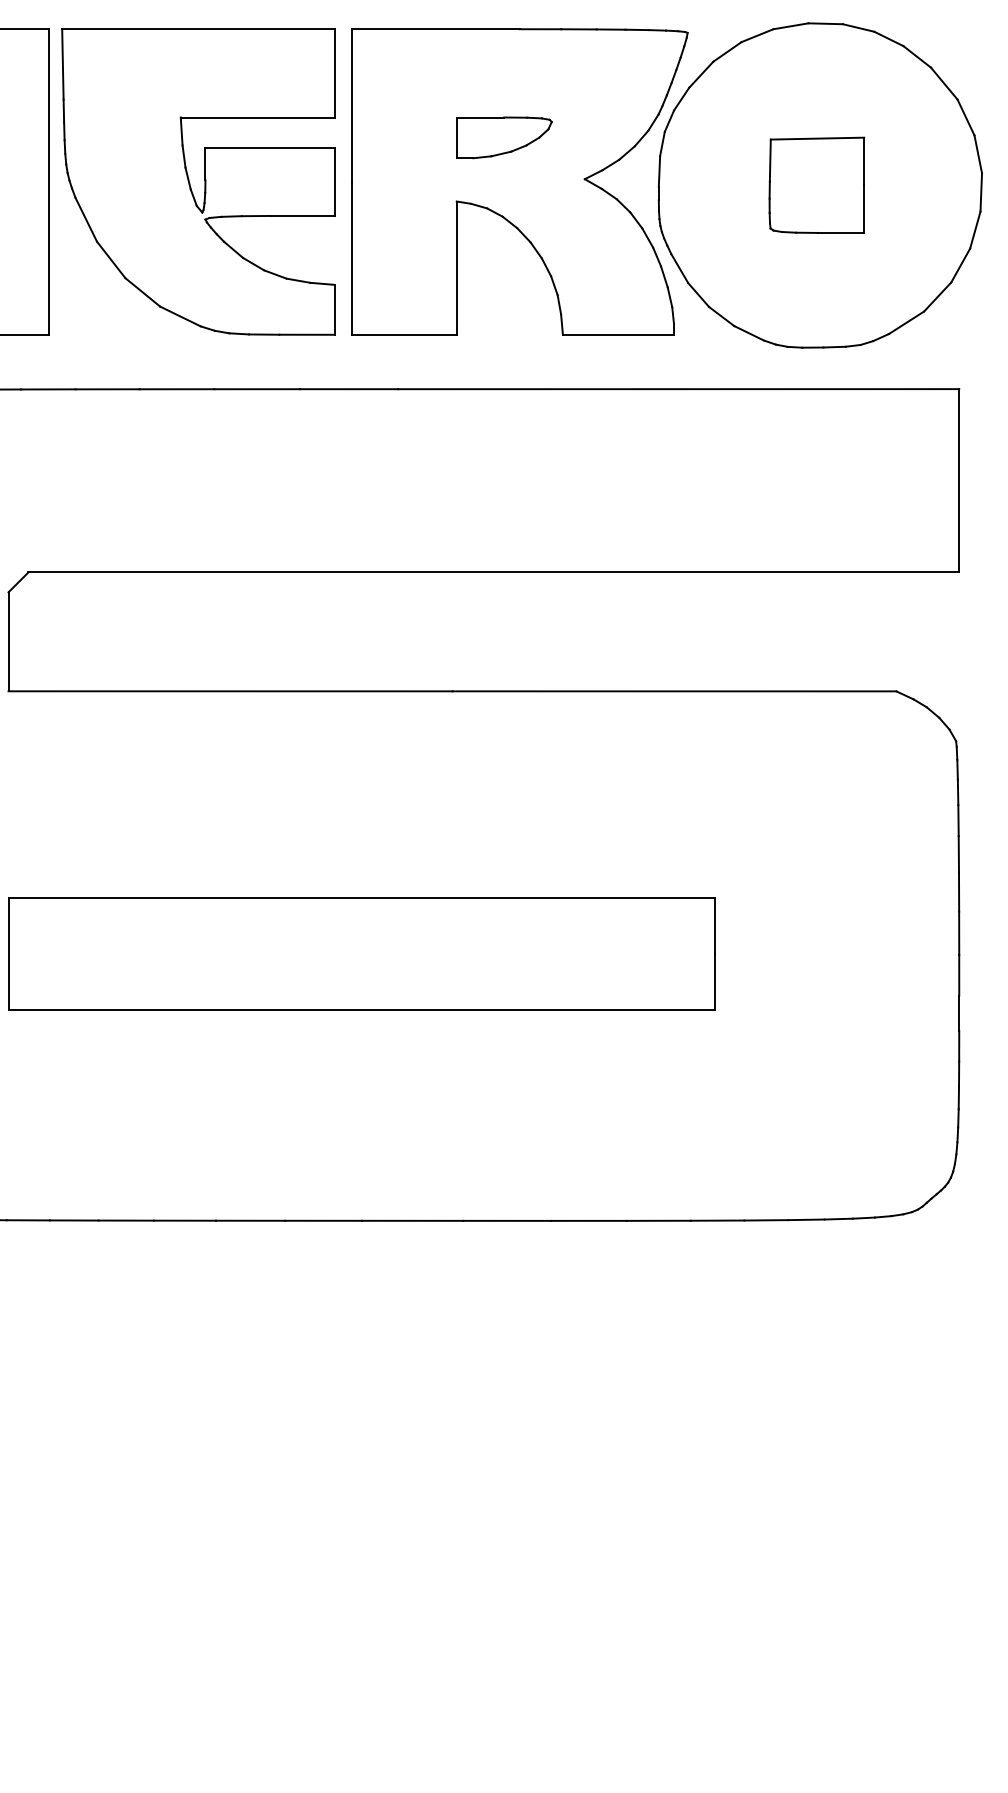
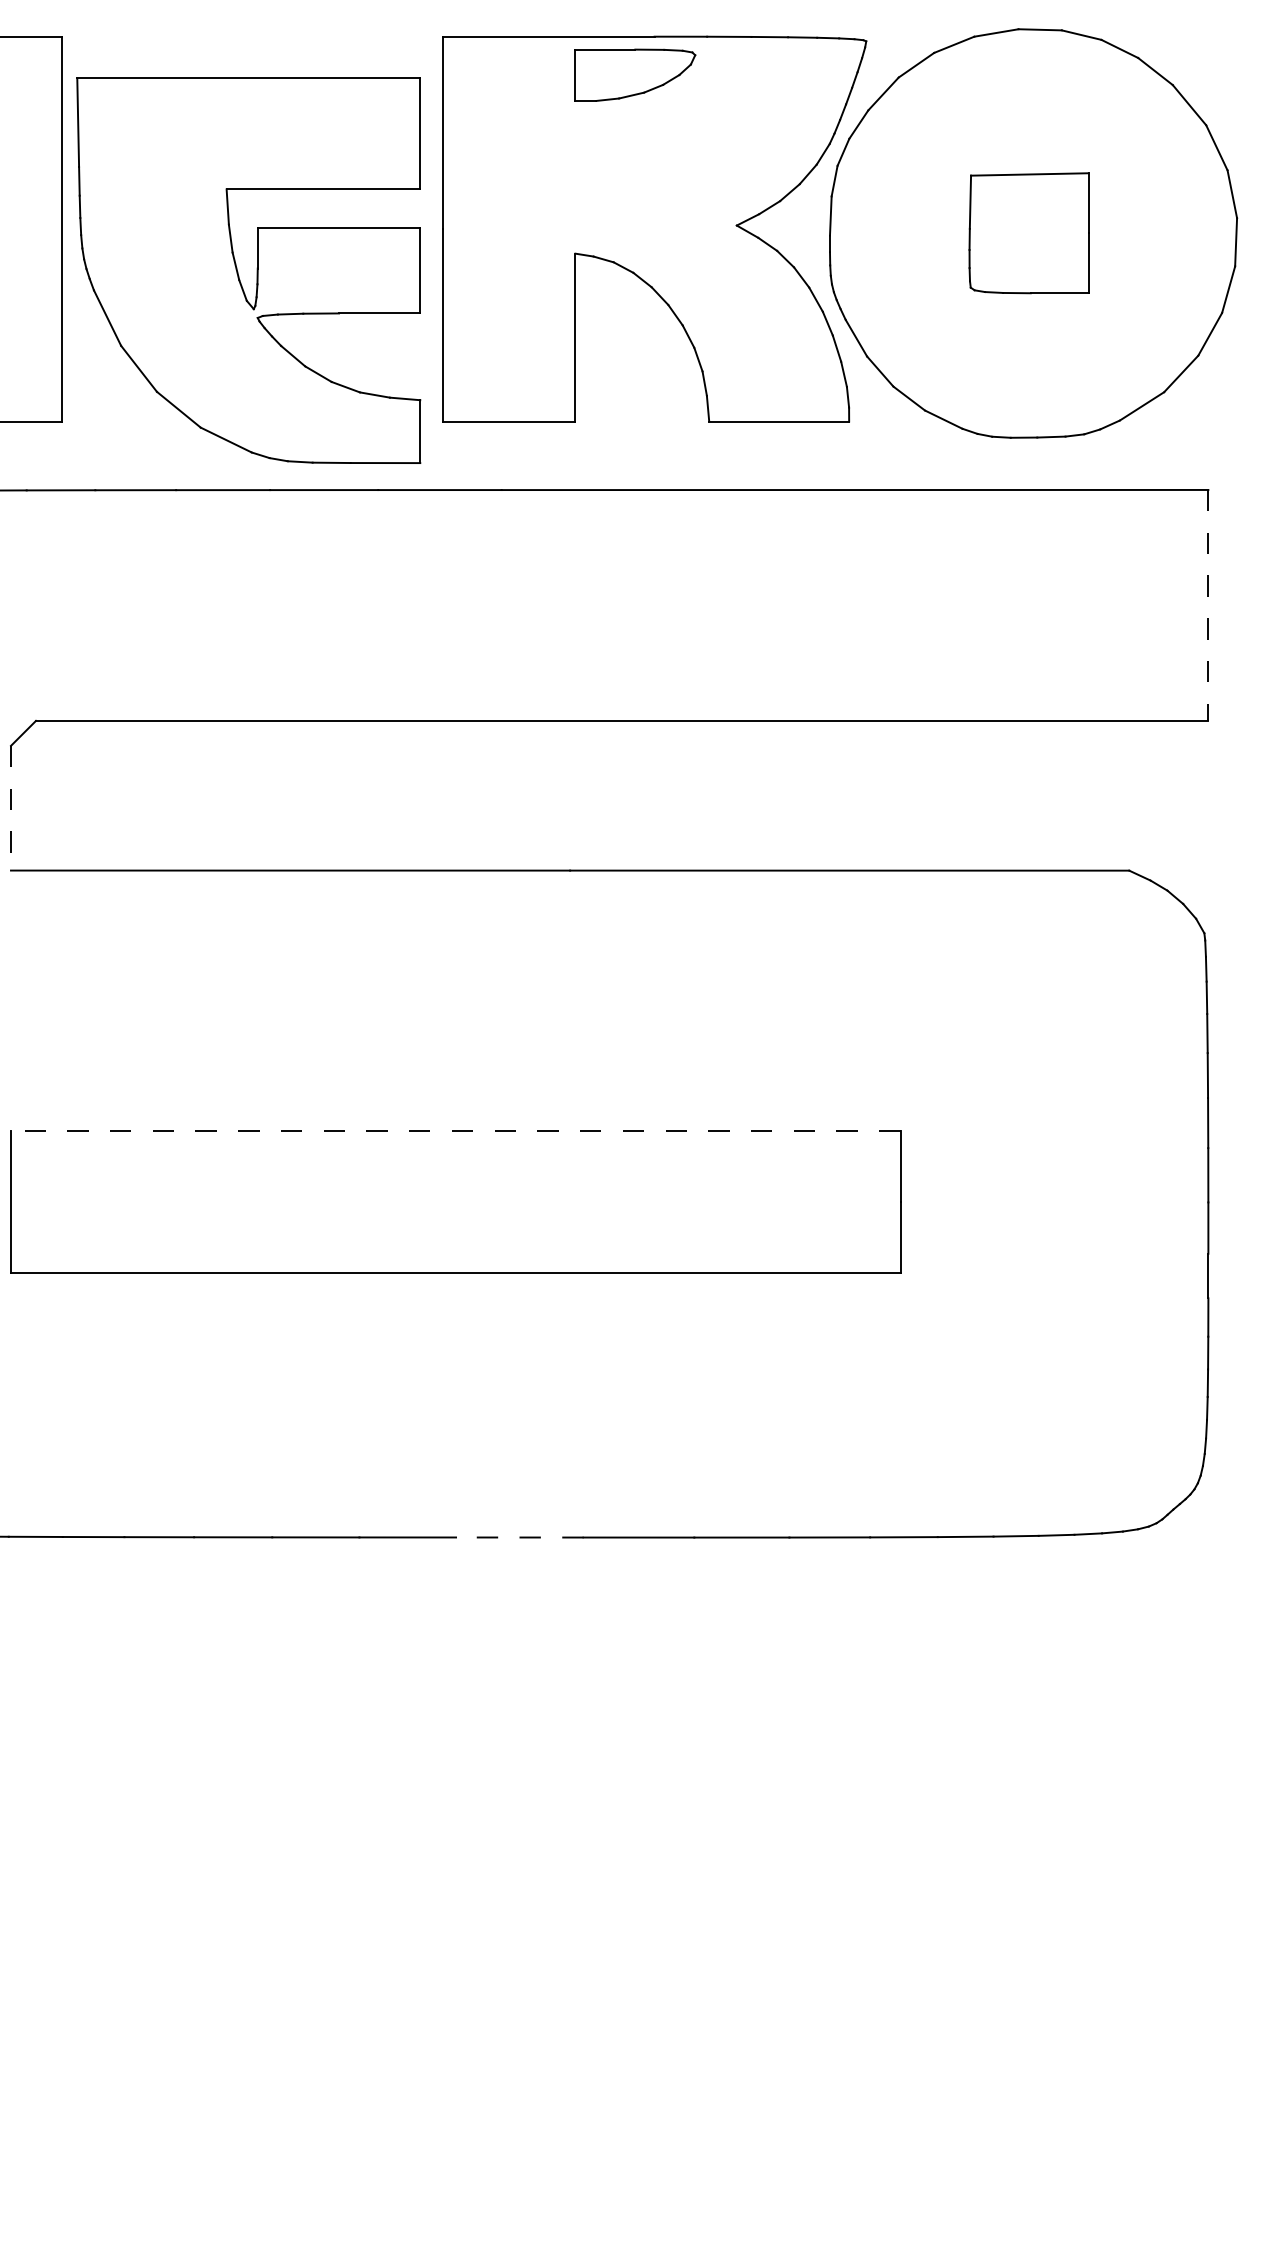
part: (504, 137) -> (635, 74), moved
part: (198, 181) -> (248, 270), moved
line: (959, 480) -> (1208, 605), solid -> dashed
line: (8, 642) -> (10, 809), solid -> dashed
line: (361, 898) -> (455, 1131), solid -> dashed
line: (412, 1220) -> (519, 1537), solid -> dashed

